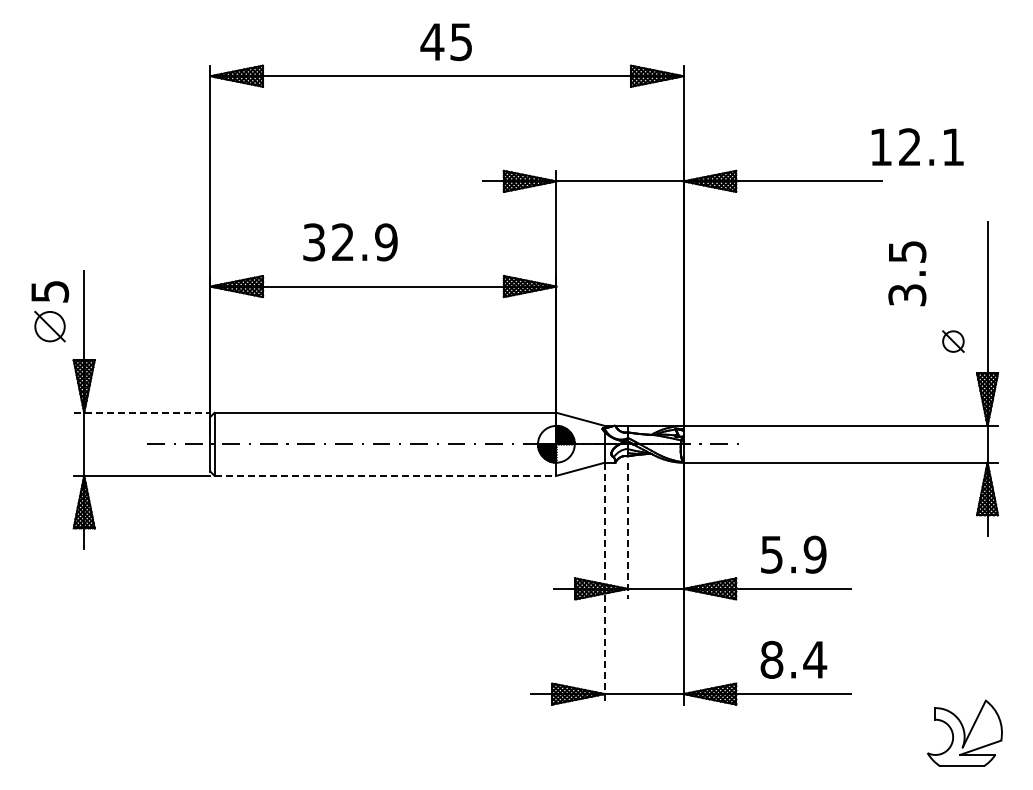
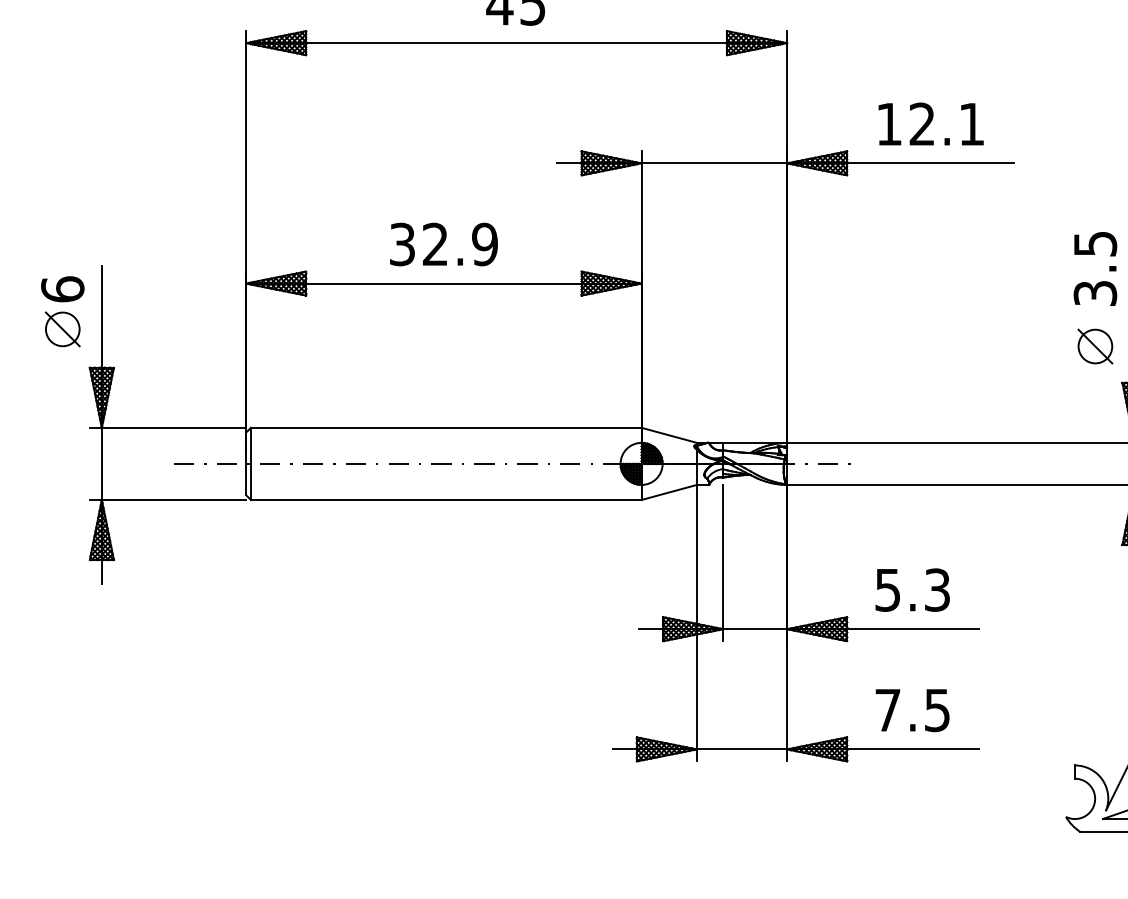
text: (917, 146) -> (930, 123), moved
text: (350, 242) -> (443, 244), moved
text: (907, 273) -> (1095, 268), moved
text: (50, 291) -> (63, 289), 5 -> 6
part: (953, 341) -> (1095, 346), size x1.43
line: (142, 412) -> (168, 427), dashed -> solid
line: (385, 475) -> (446, 499), dashed -> solid
line: (627, 531) -> (722, 563), dashed -> solid
text: (814, 554) -> (936, 589), 5.9 -> 5.3
line: (604, 583) -> (696, 623), dashed -> solid
text: (793, 659) -> (912, 709), 8.4 -> 7.5

